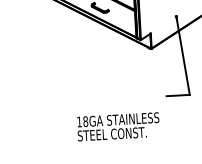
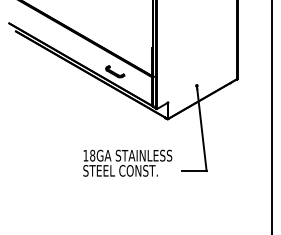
text: (118, 126) -> (127, 162), moved

